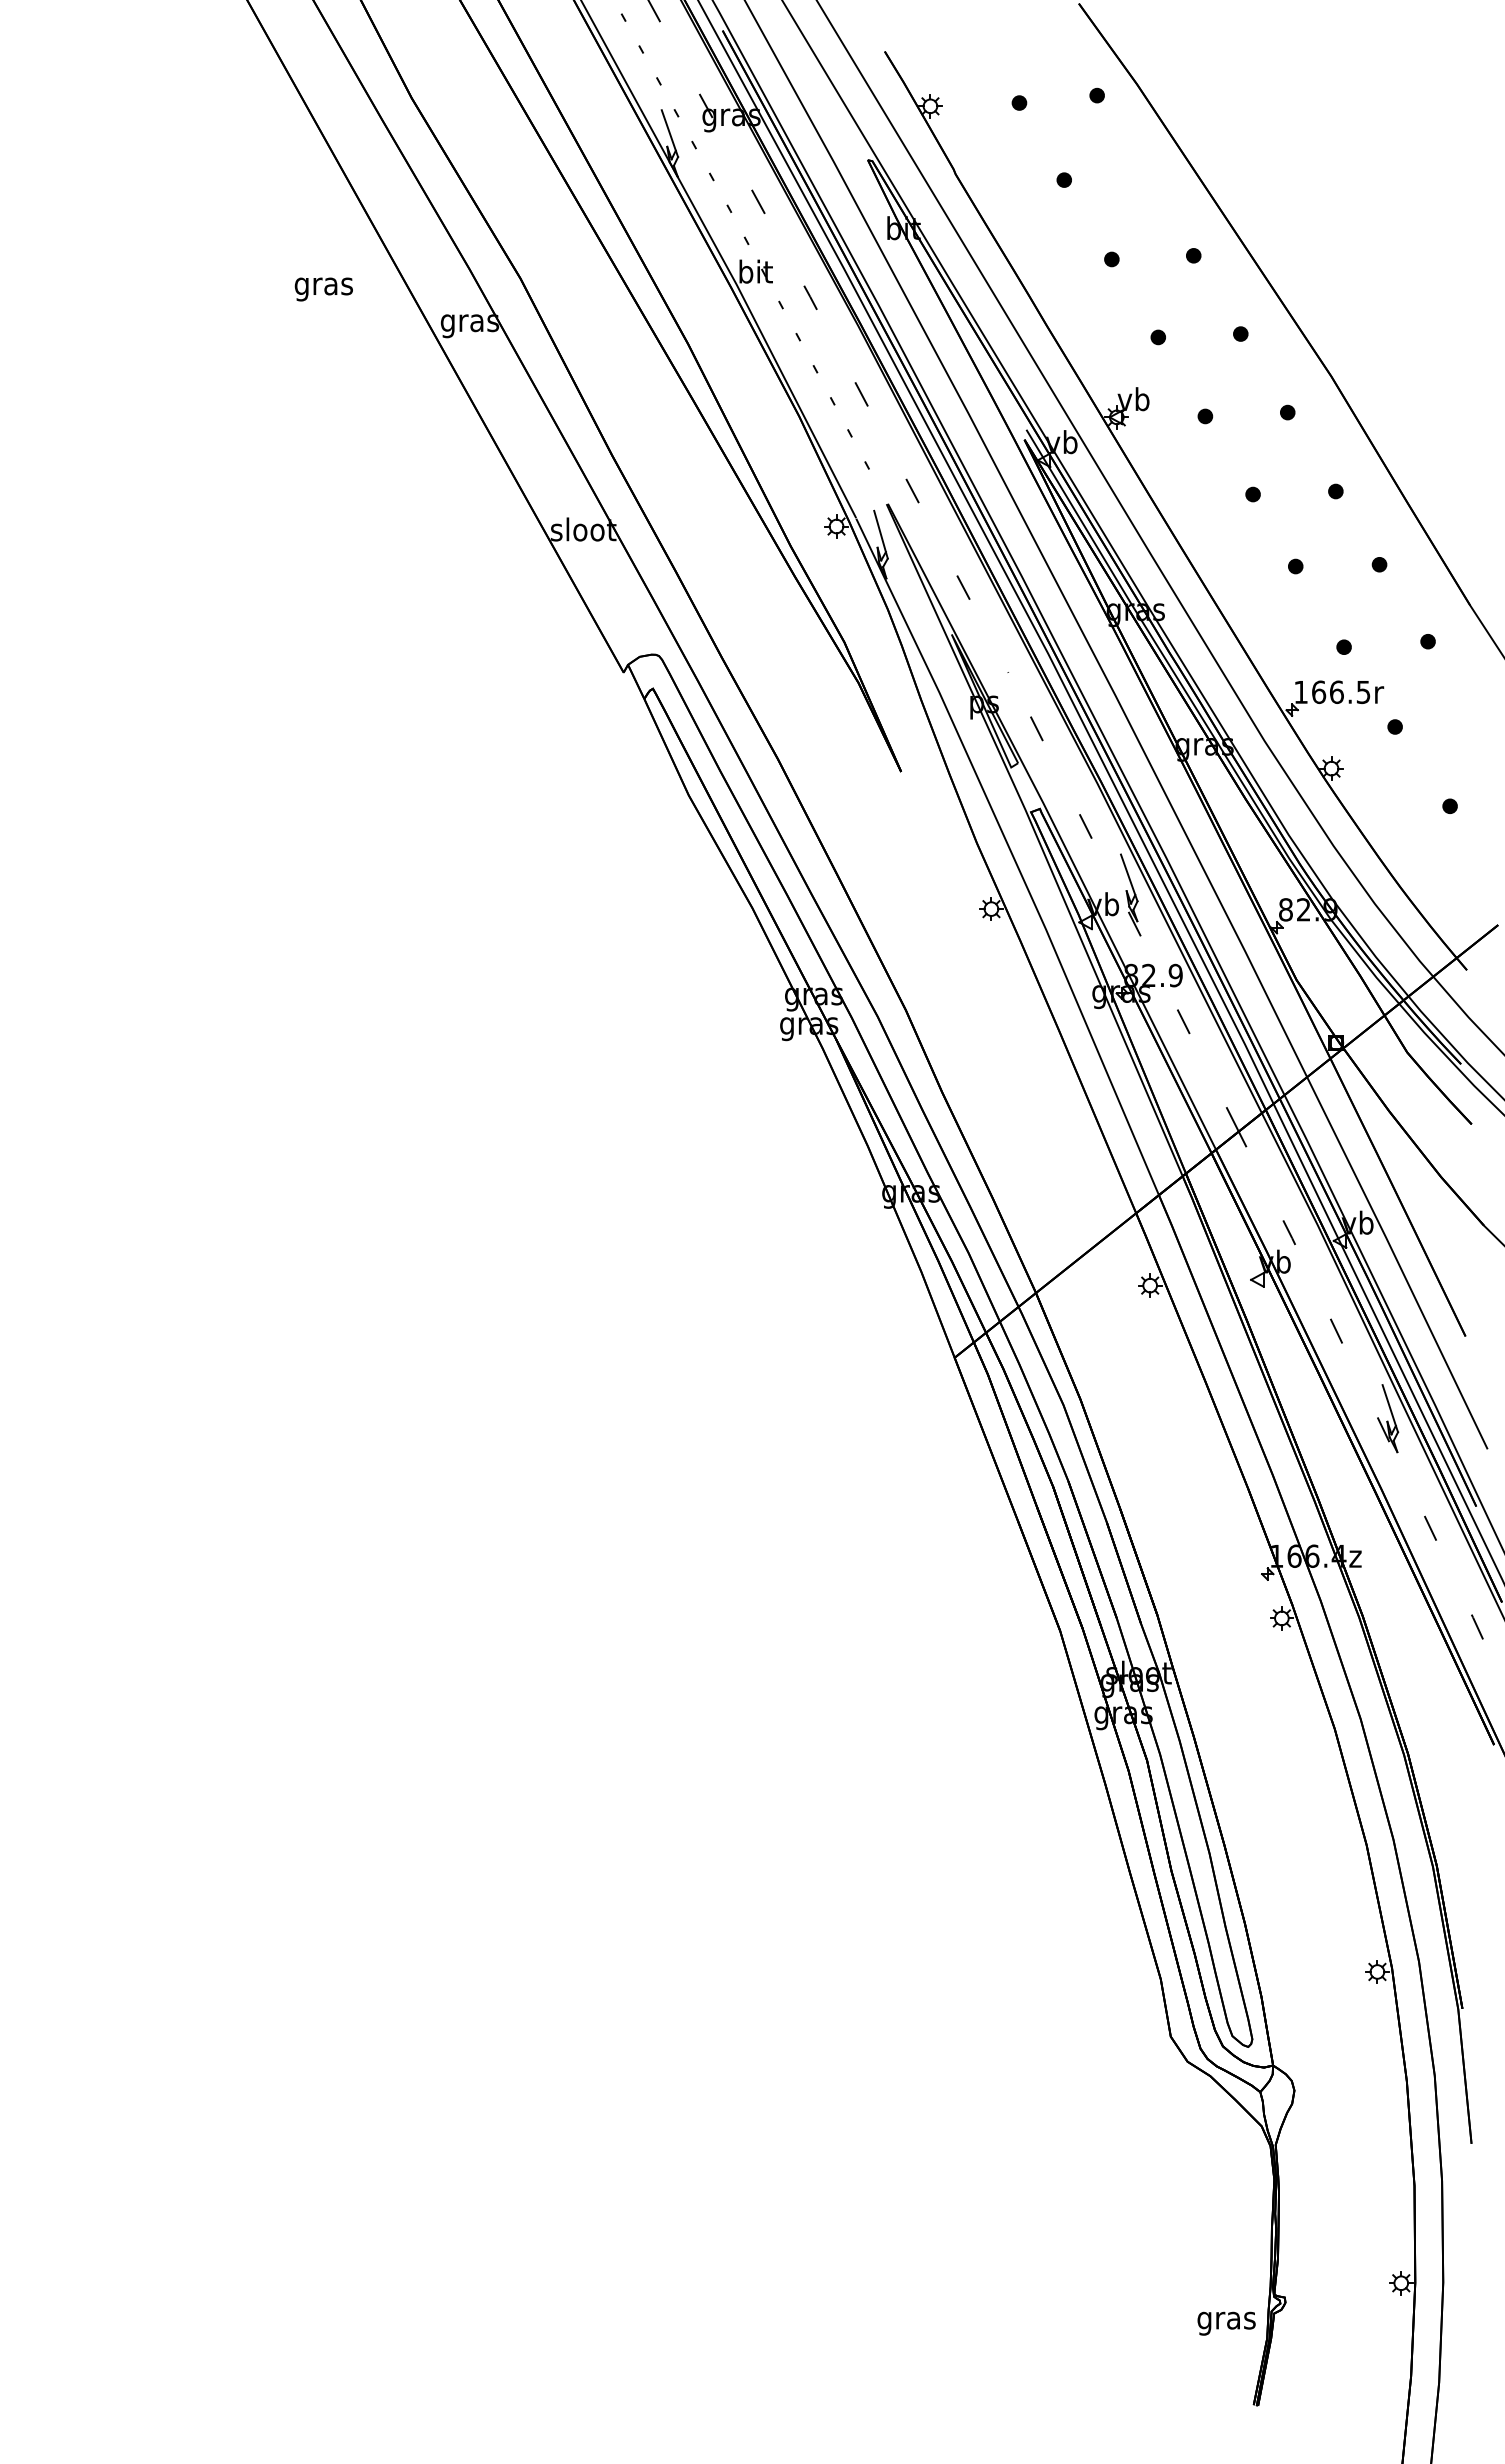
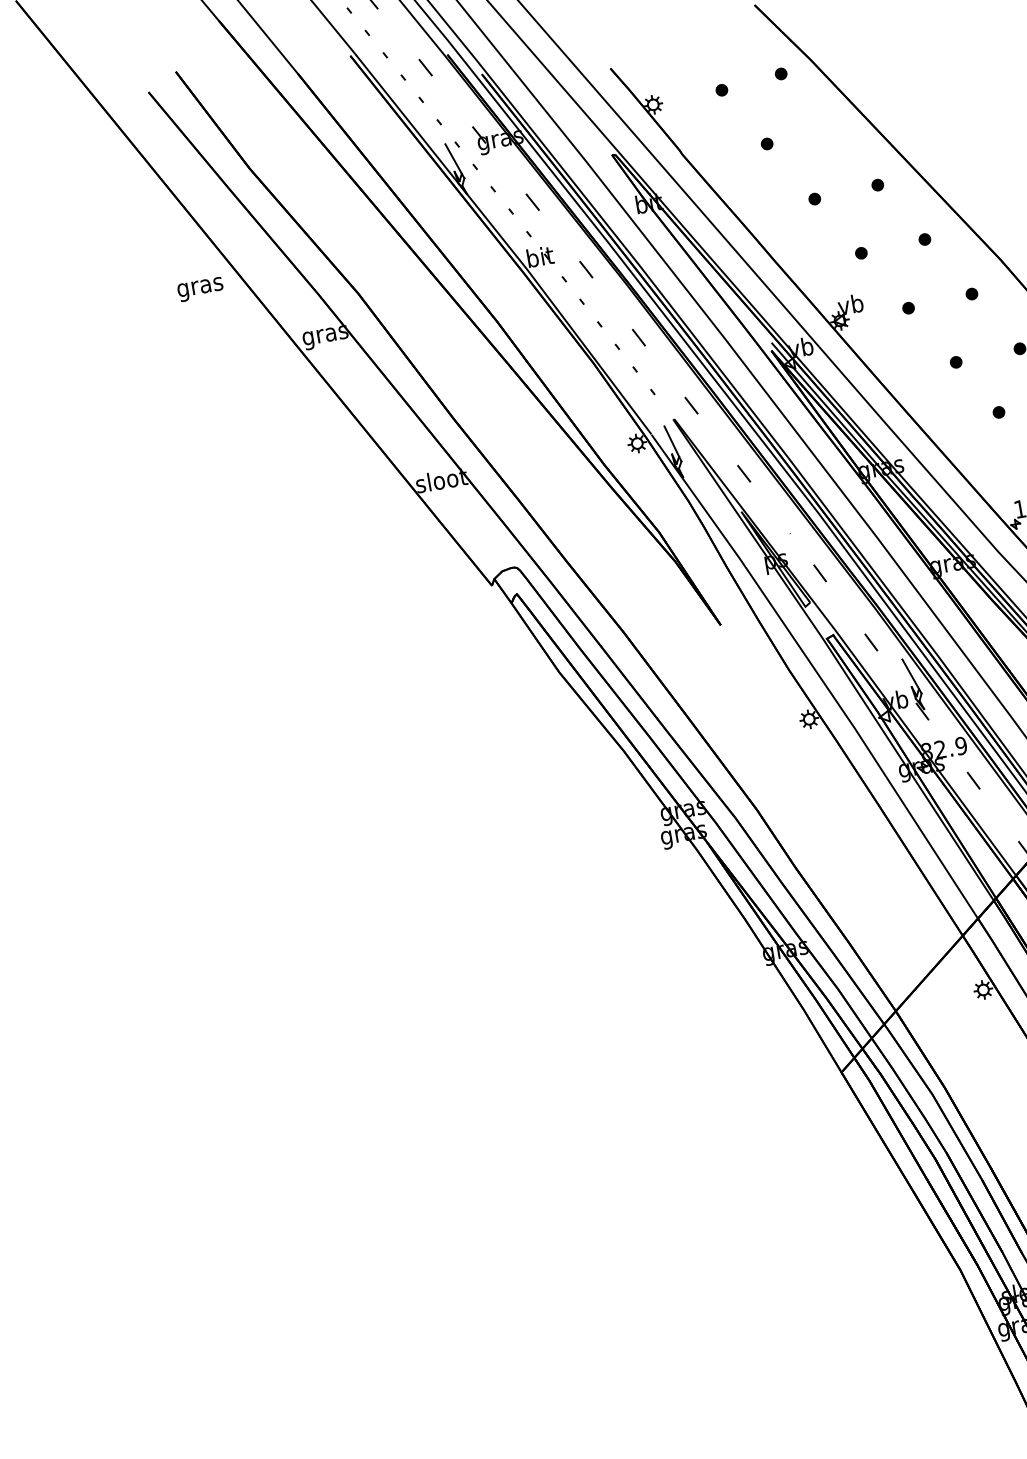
text: (323, 289) -> (200, 289), moved

